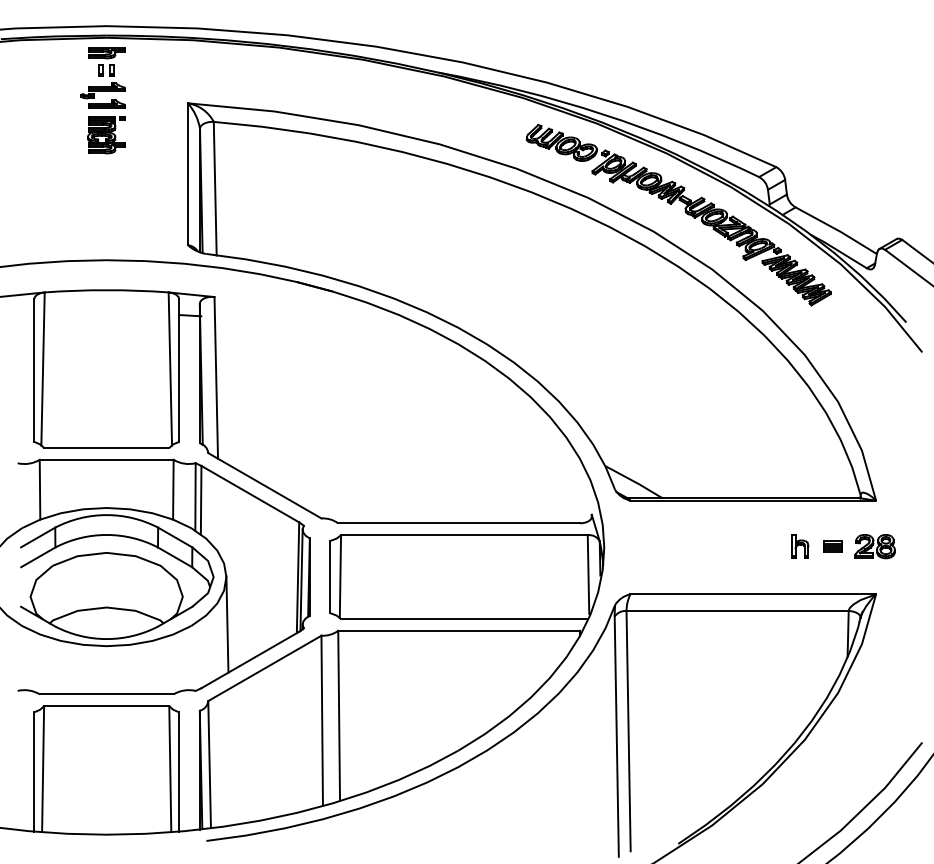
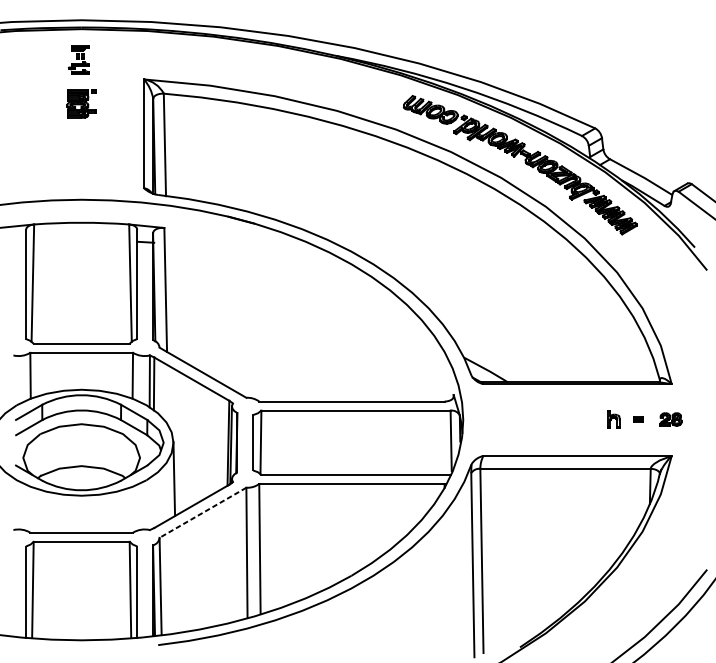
part: (102, 77) -> (78, 59), size x0.6
part: (832, 546) -> (638, 419), size x0.6
part: (874, 546) -> (670, 419), size x0.7
line: (264, 668) -> (202, 512), solid -> dashed

